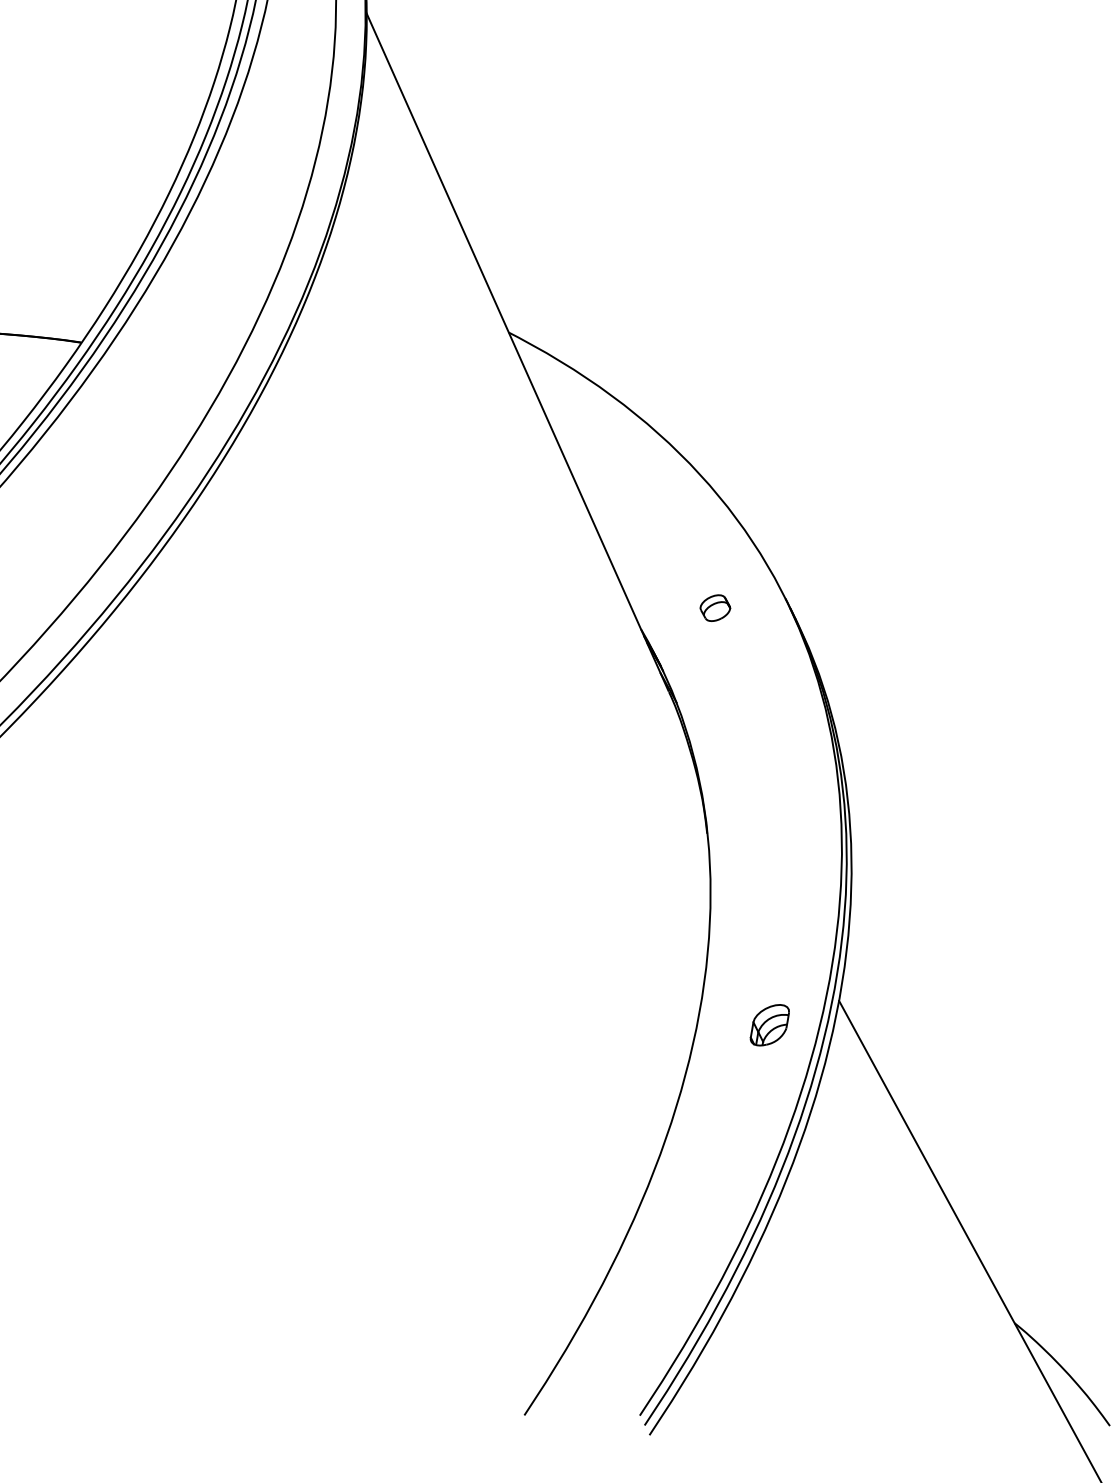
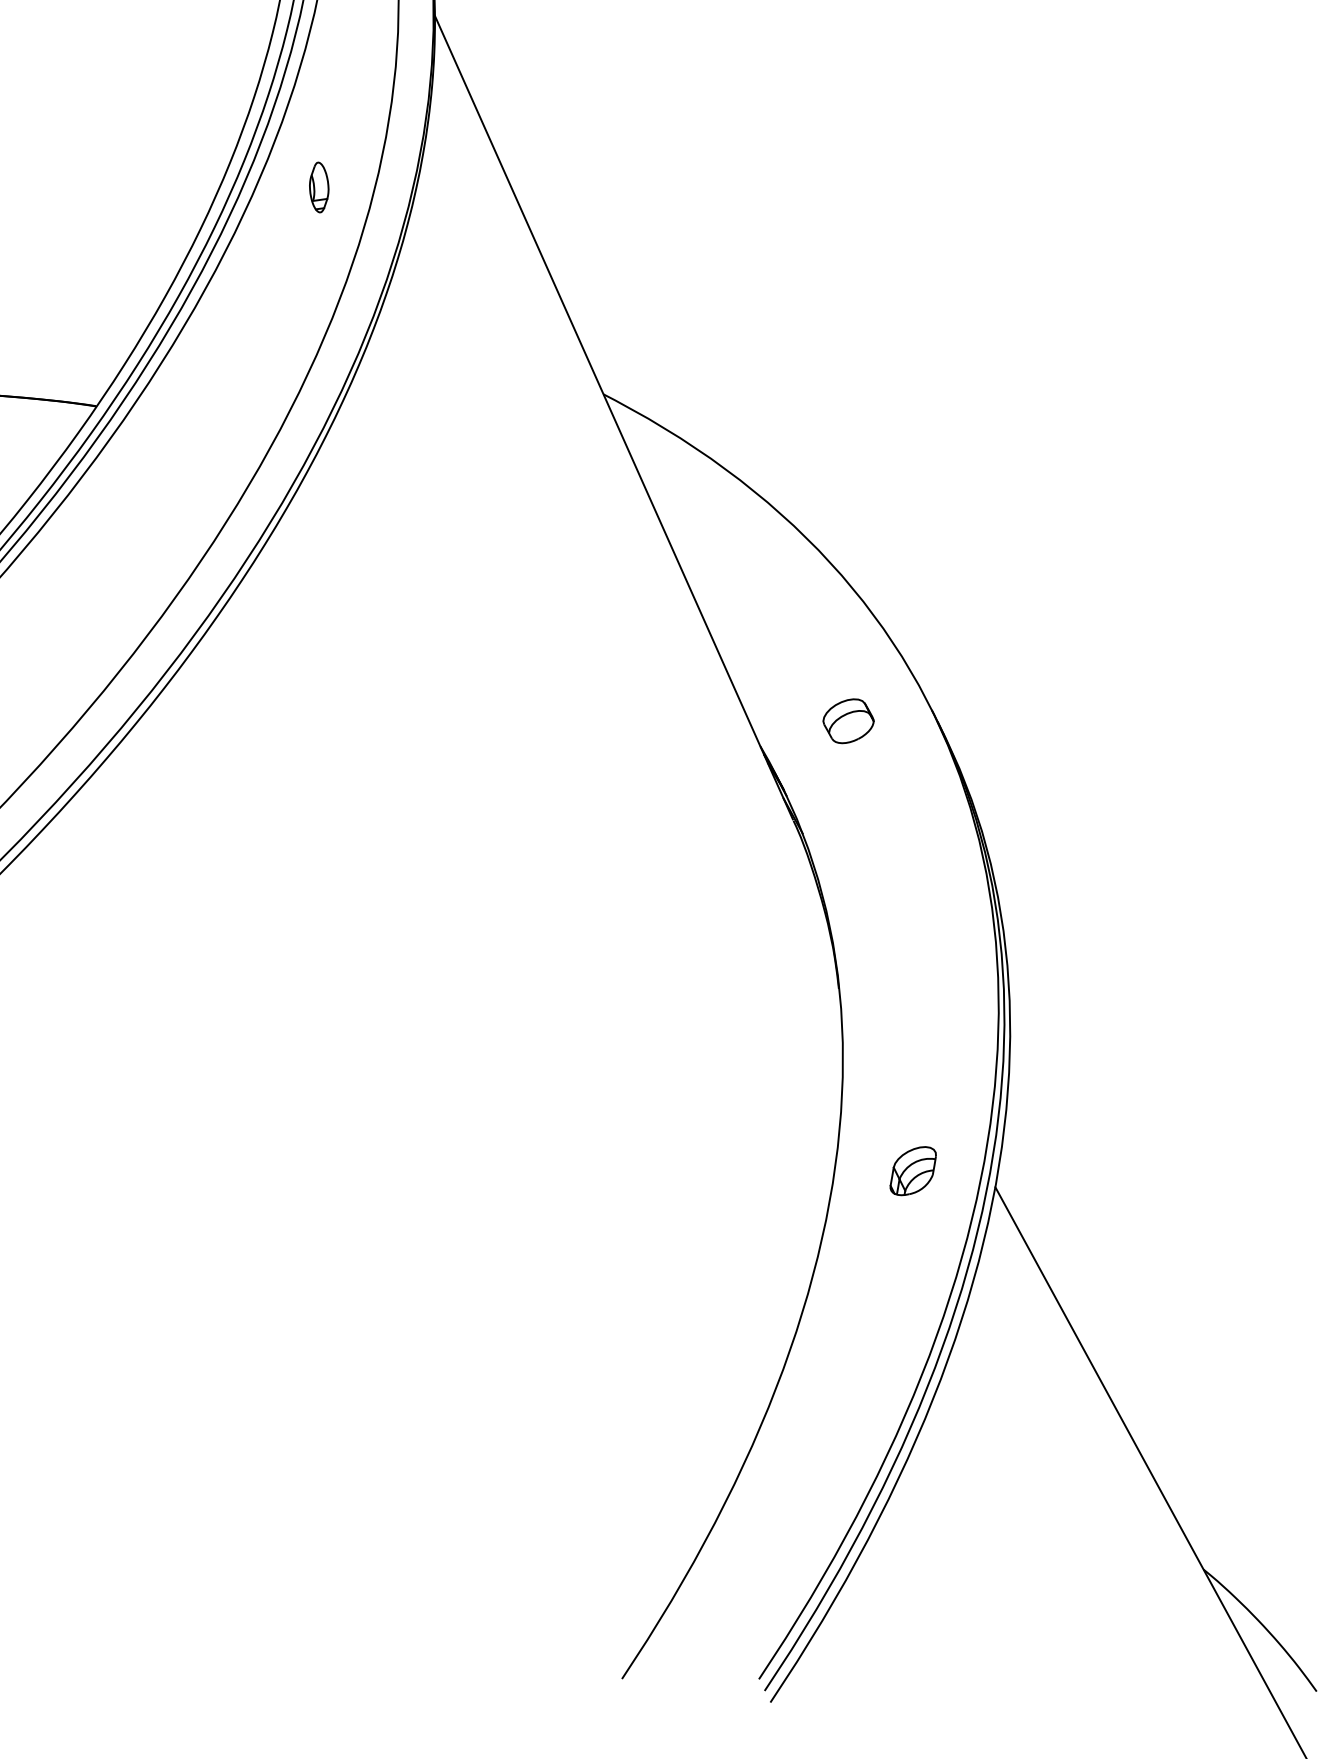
part: (269, 158) -> (319, 187), added
part: (715, 608) -> (848, 721), size x1.43
part: (769, 1025) -> (912, 1171), moved

